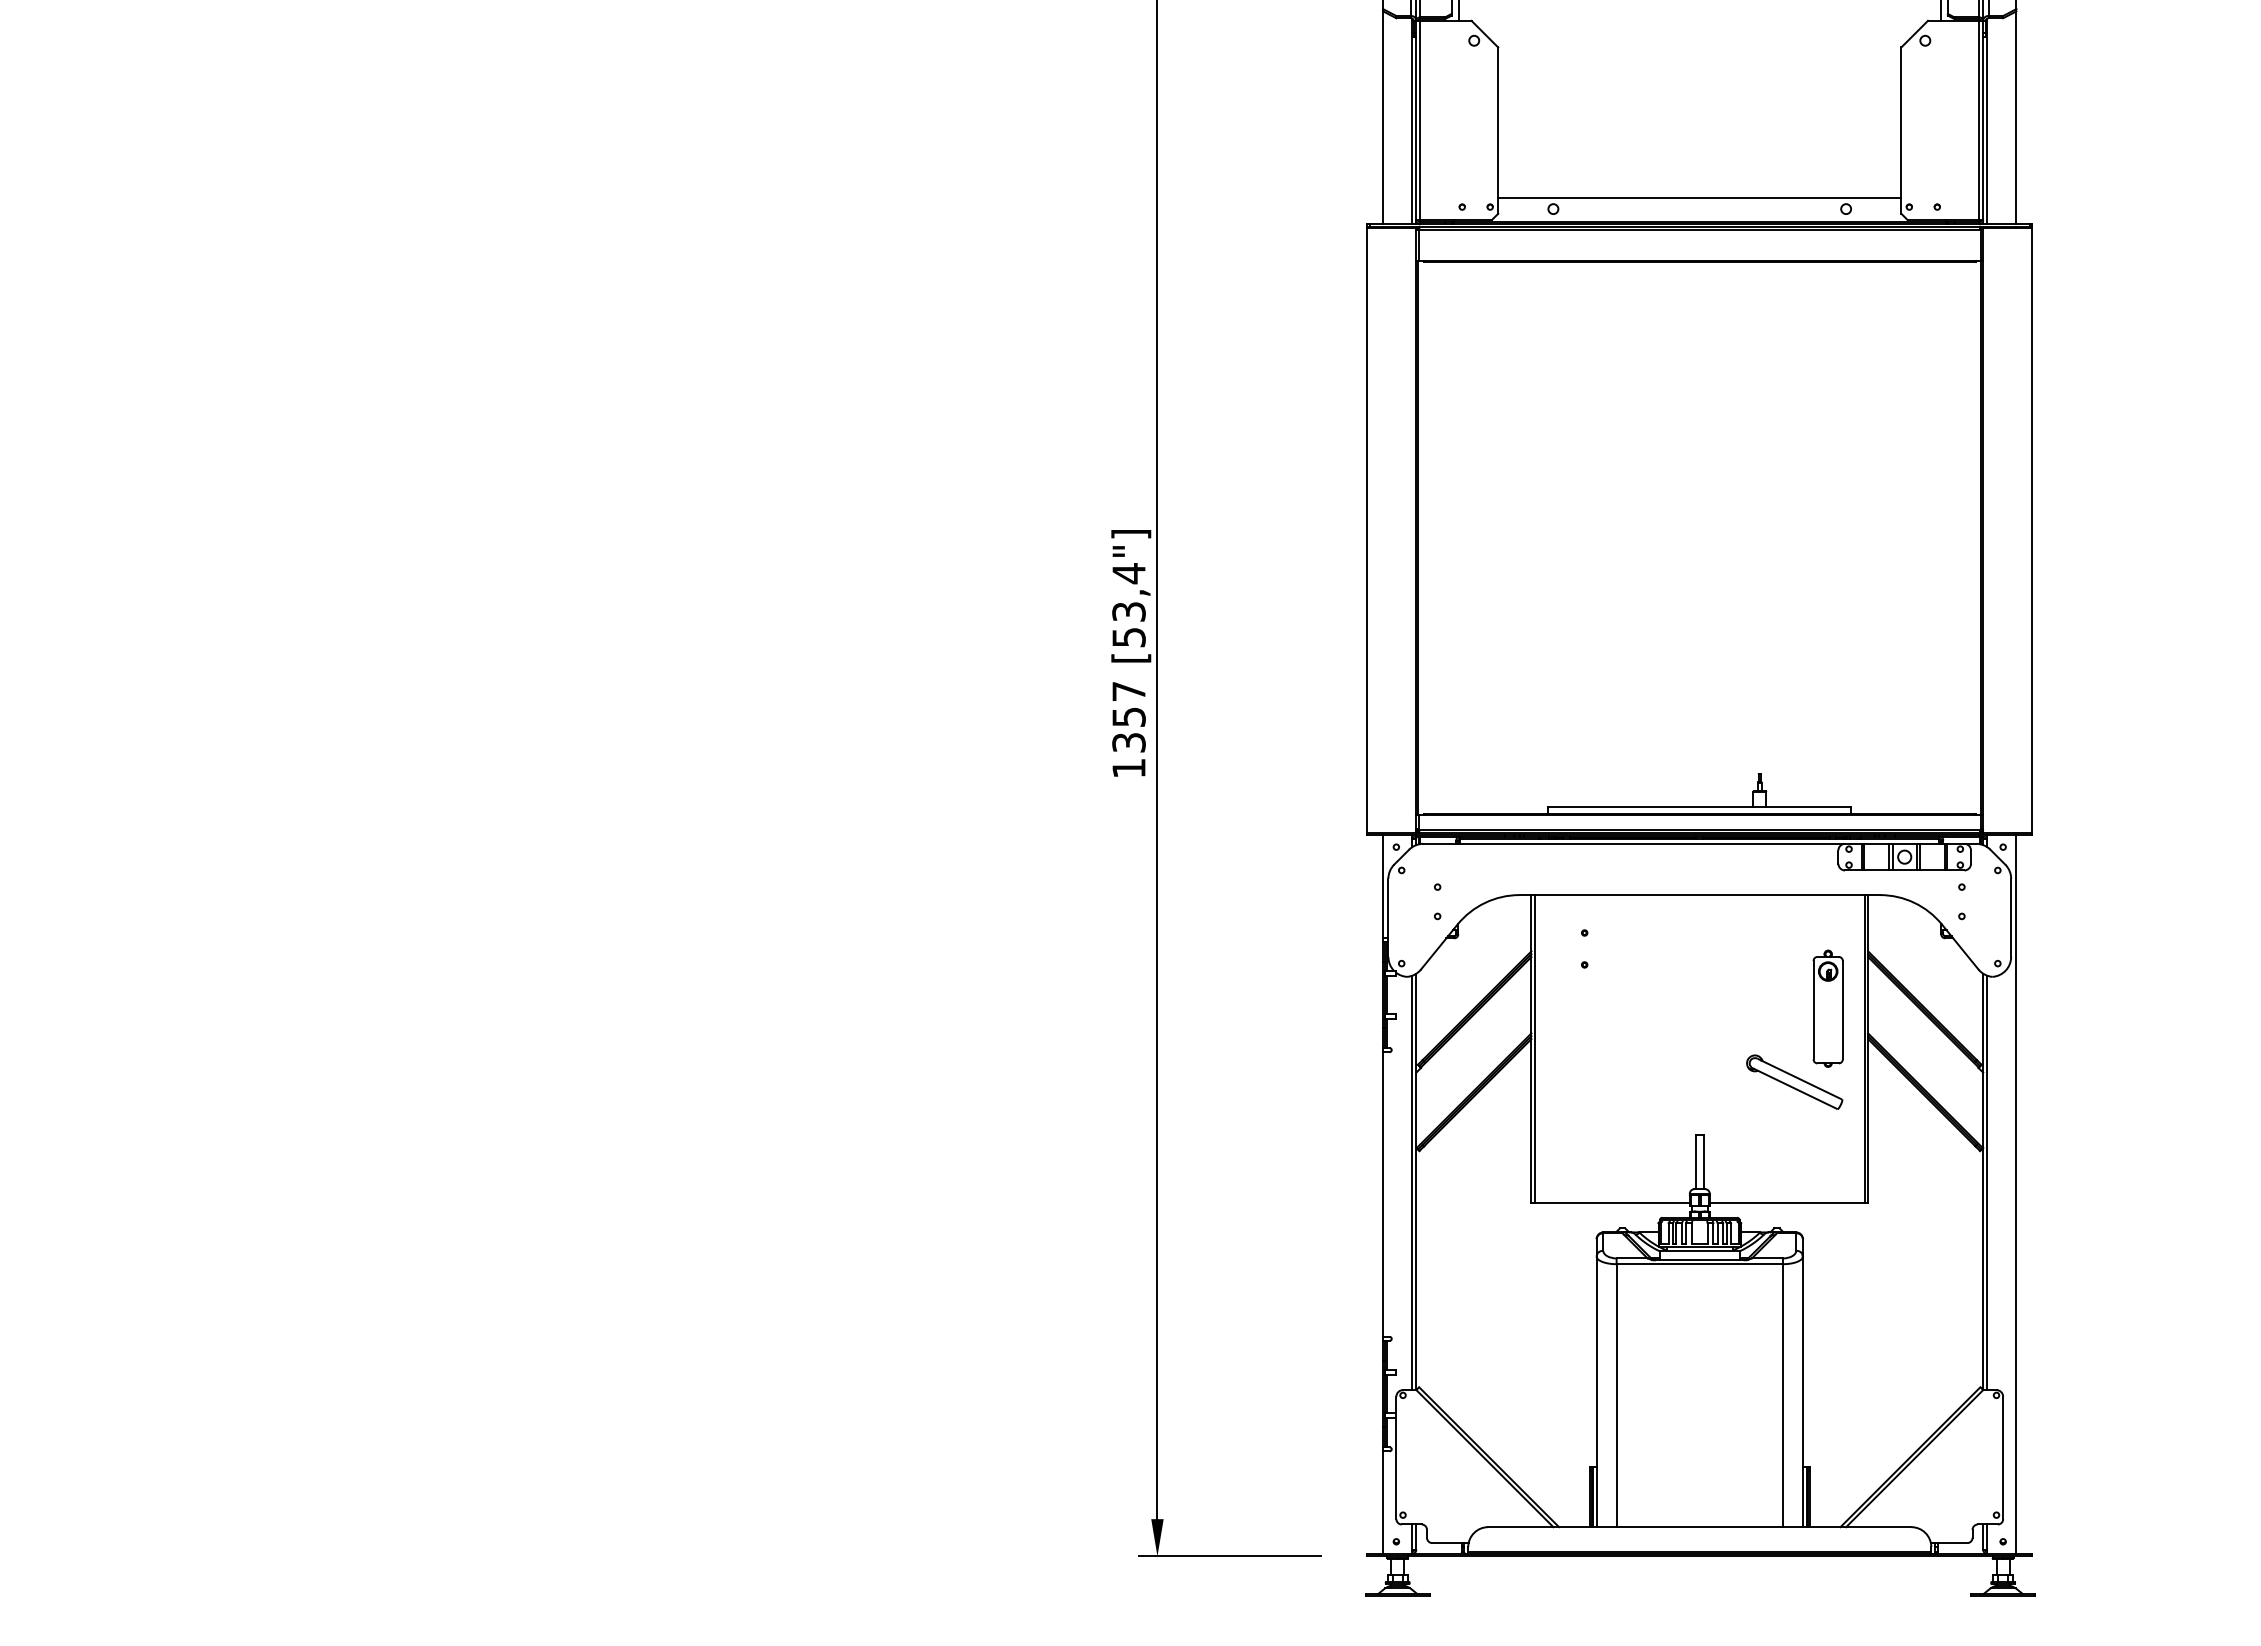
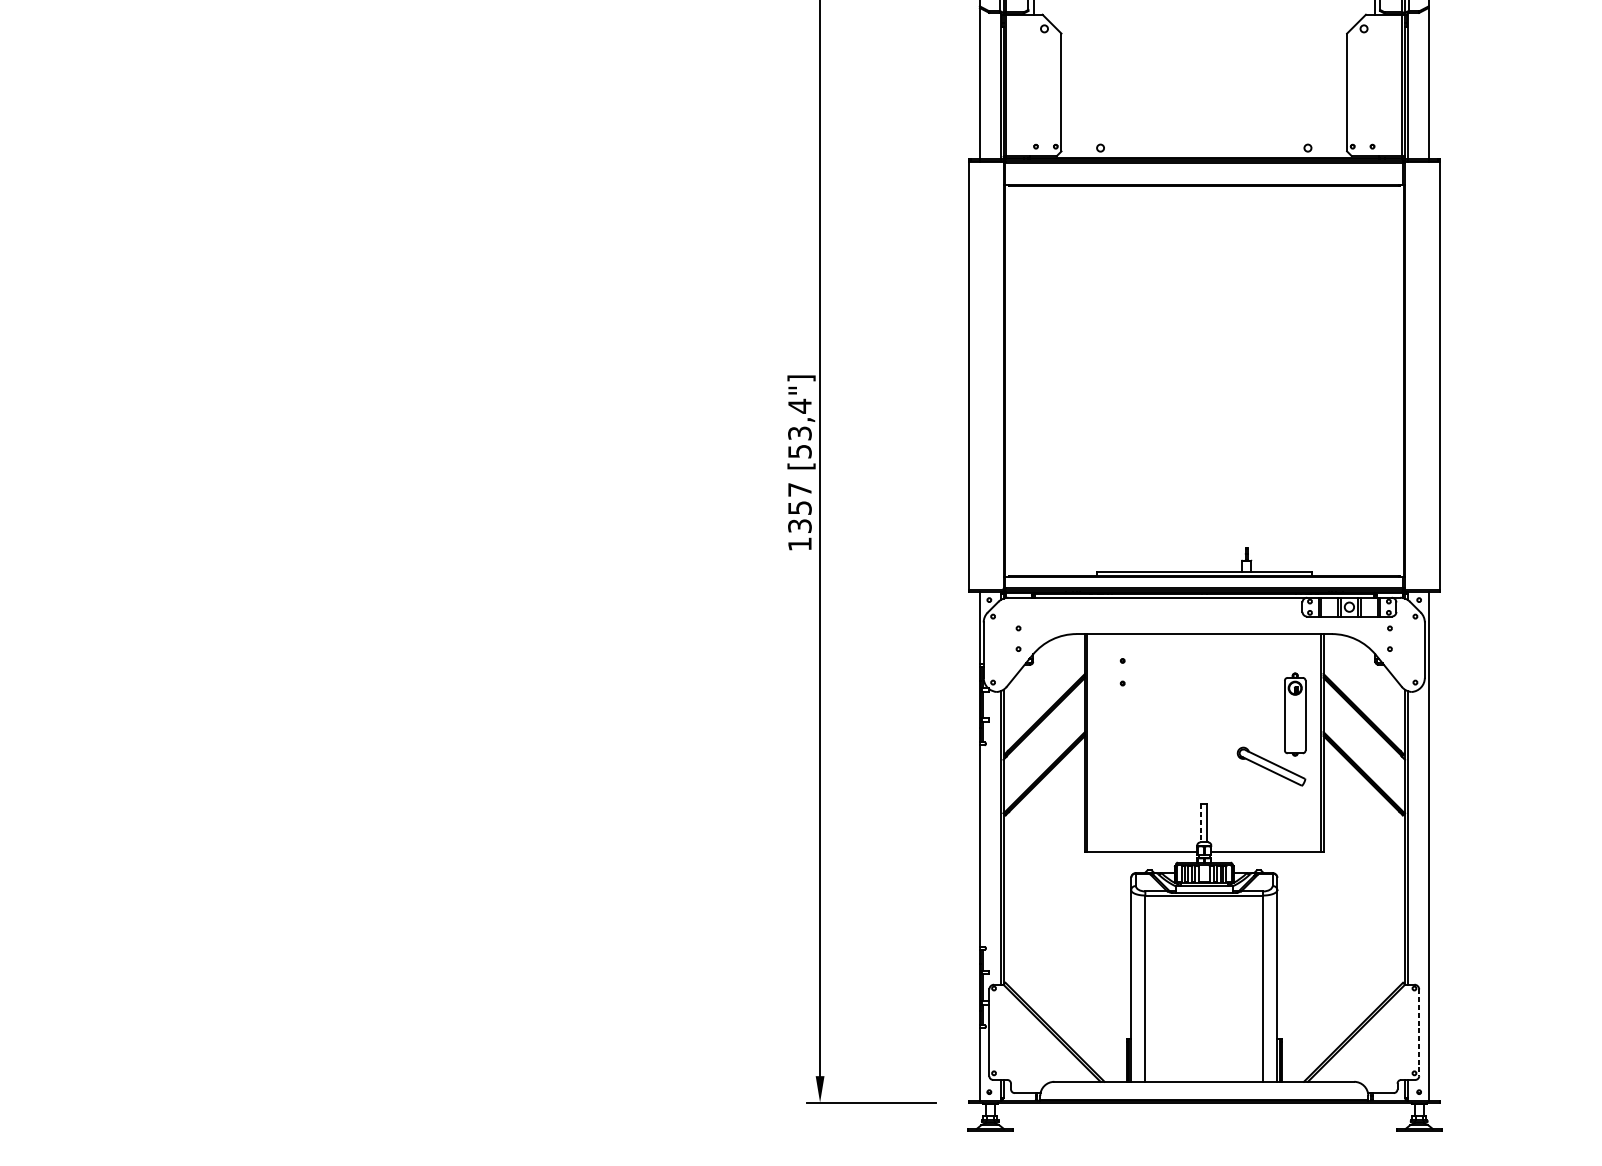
line: (1699, 197) -> (1204, 139), removed
line: (1695, 1162) -> (1201, 823), solid -> dashed
line: (2003, 1458) -> (1419, 1033), solid -> dashed

